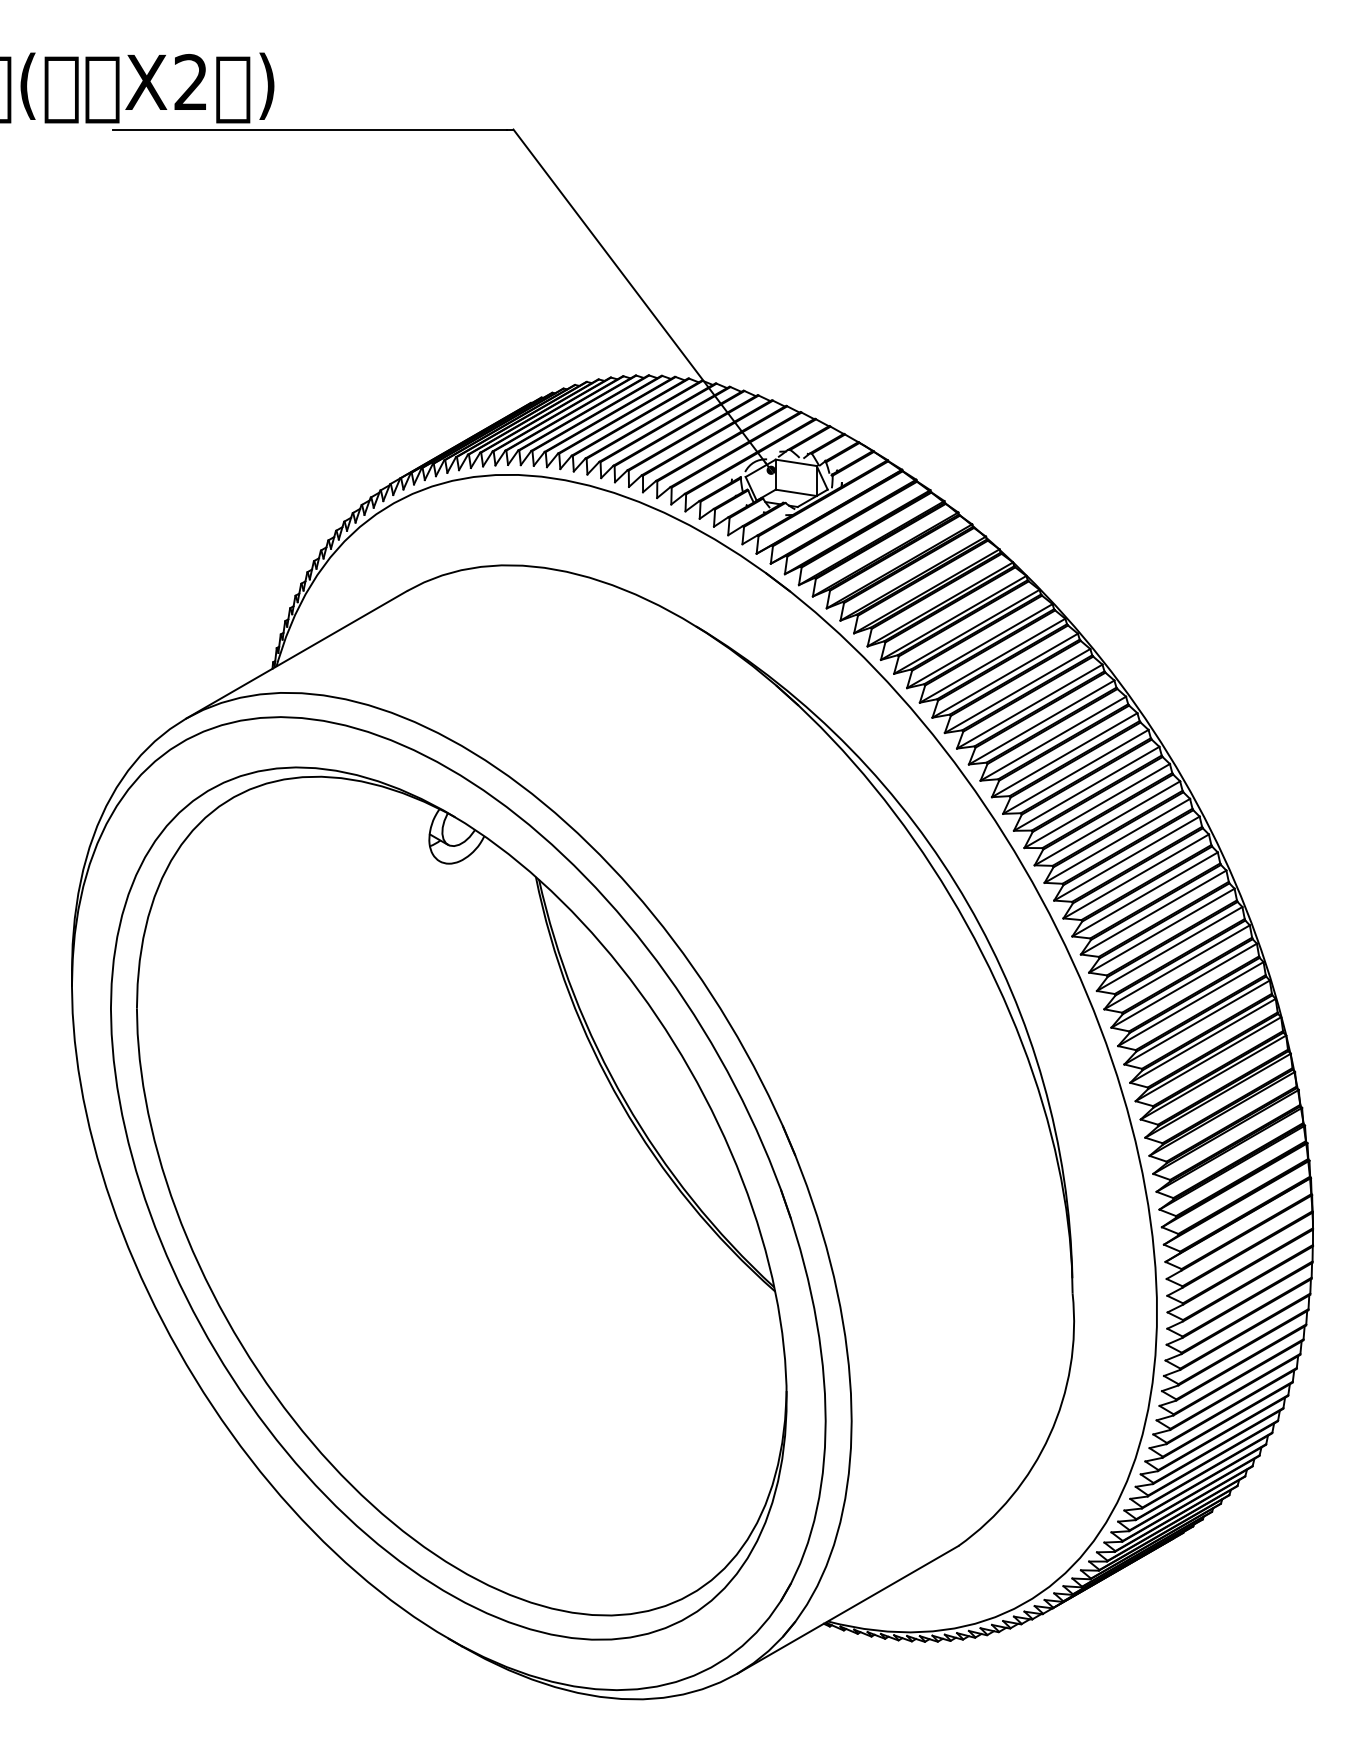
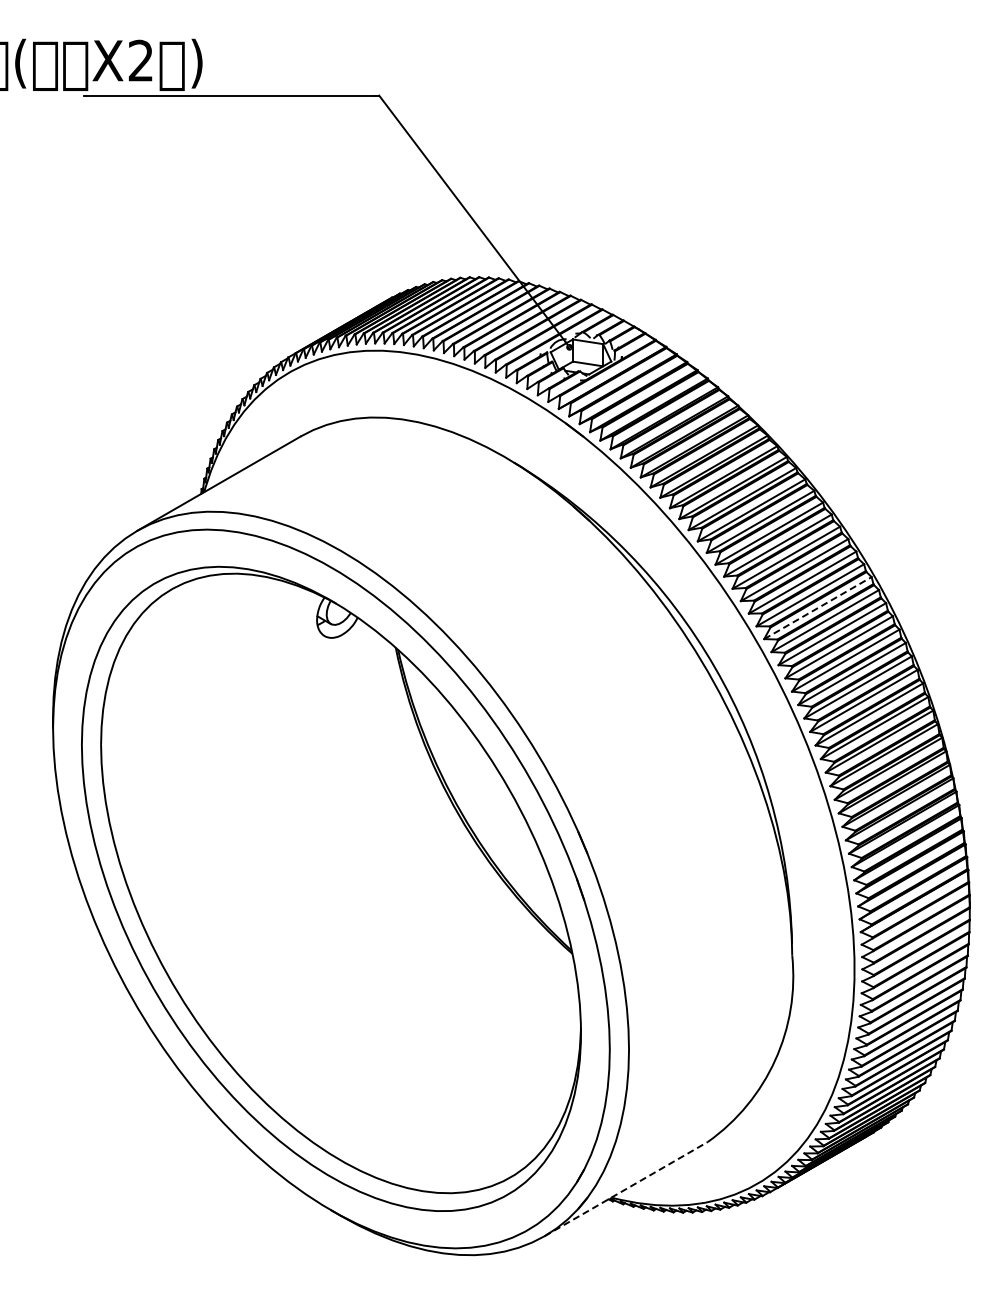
line: (1108, 822) -> (818, 607), solid -> dashed
line: (848, 1609) -> (626, 1188), solid -> dashed

